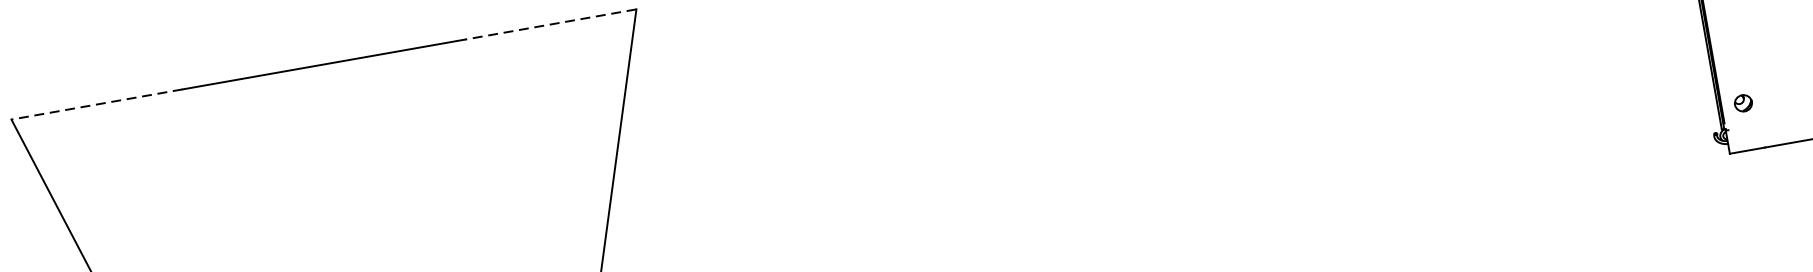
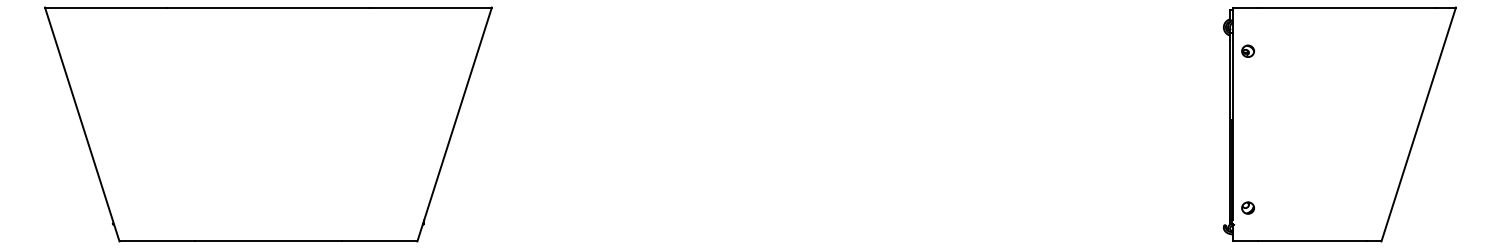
line: (550, 24) -> (430, 7), dashed -> solid
line: (96, 104) -> (105, 7), dashed -> solid

